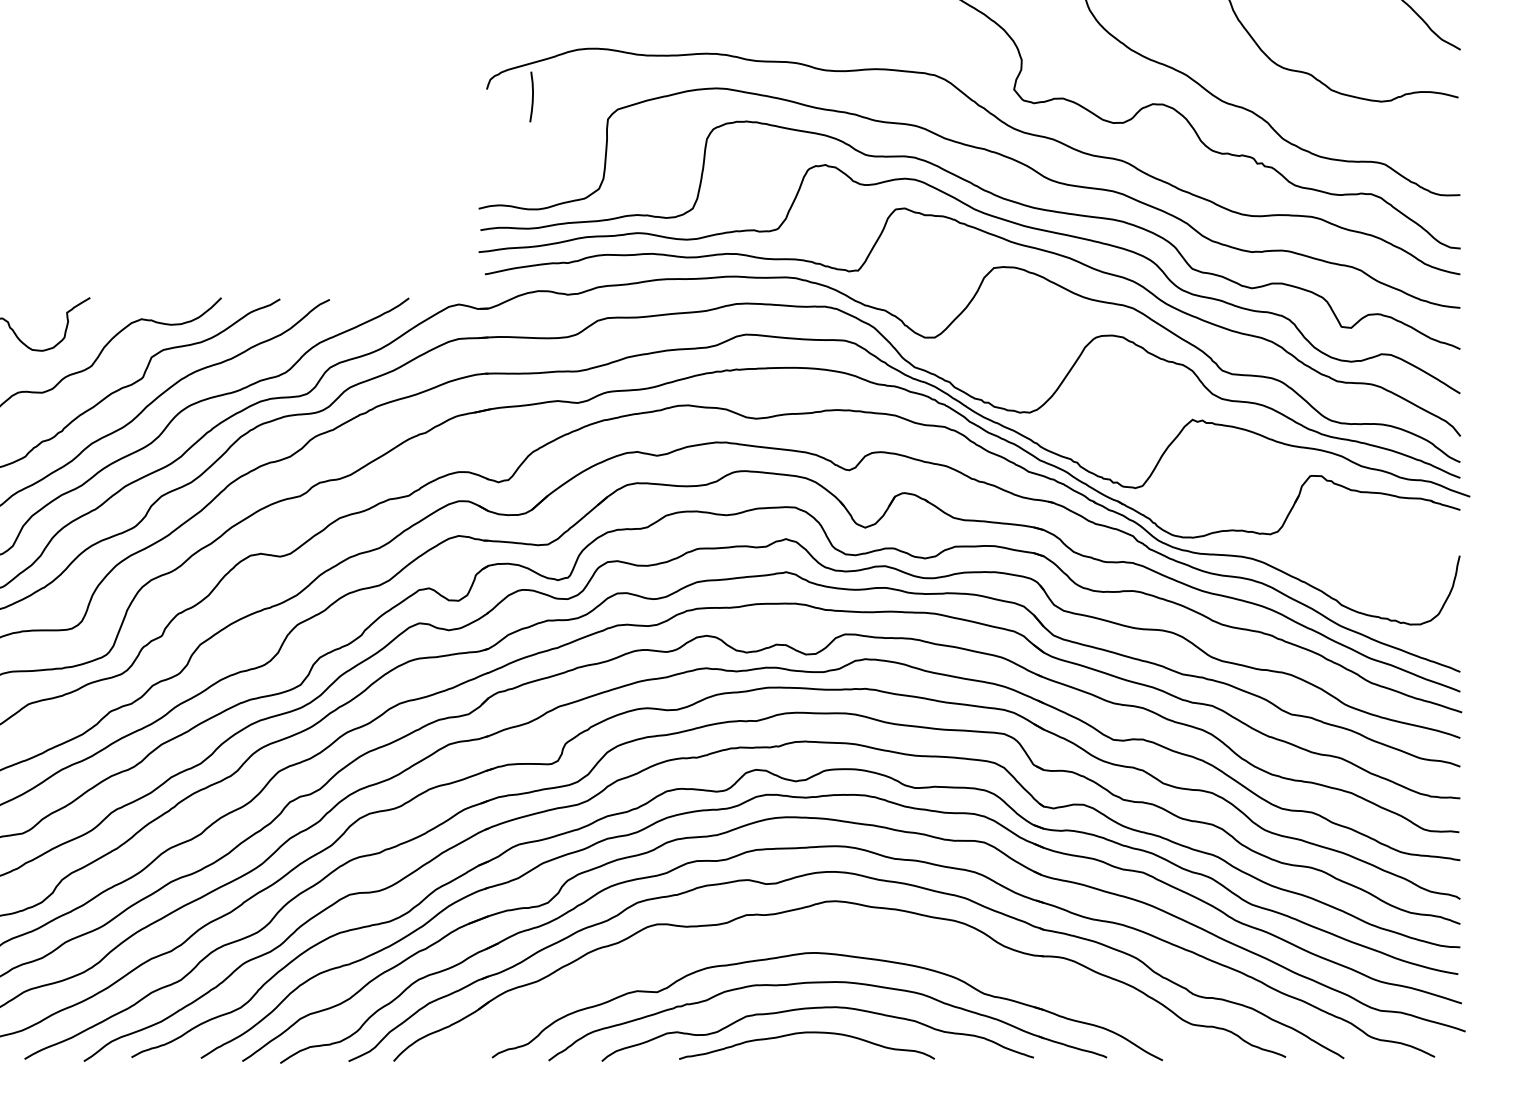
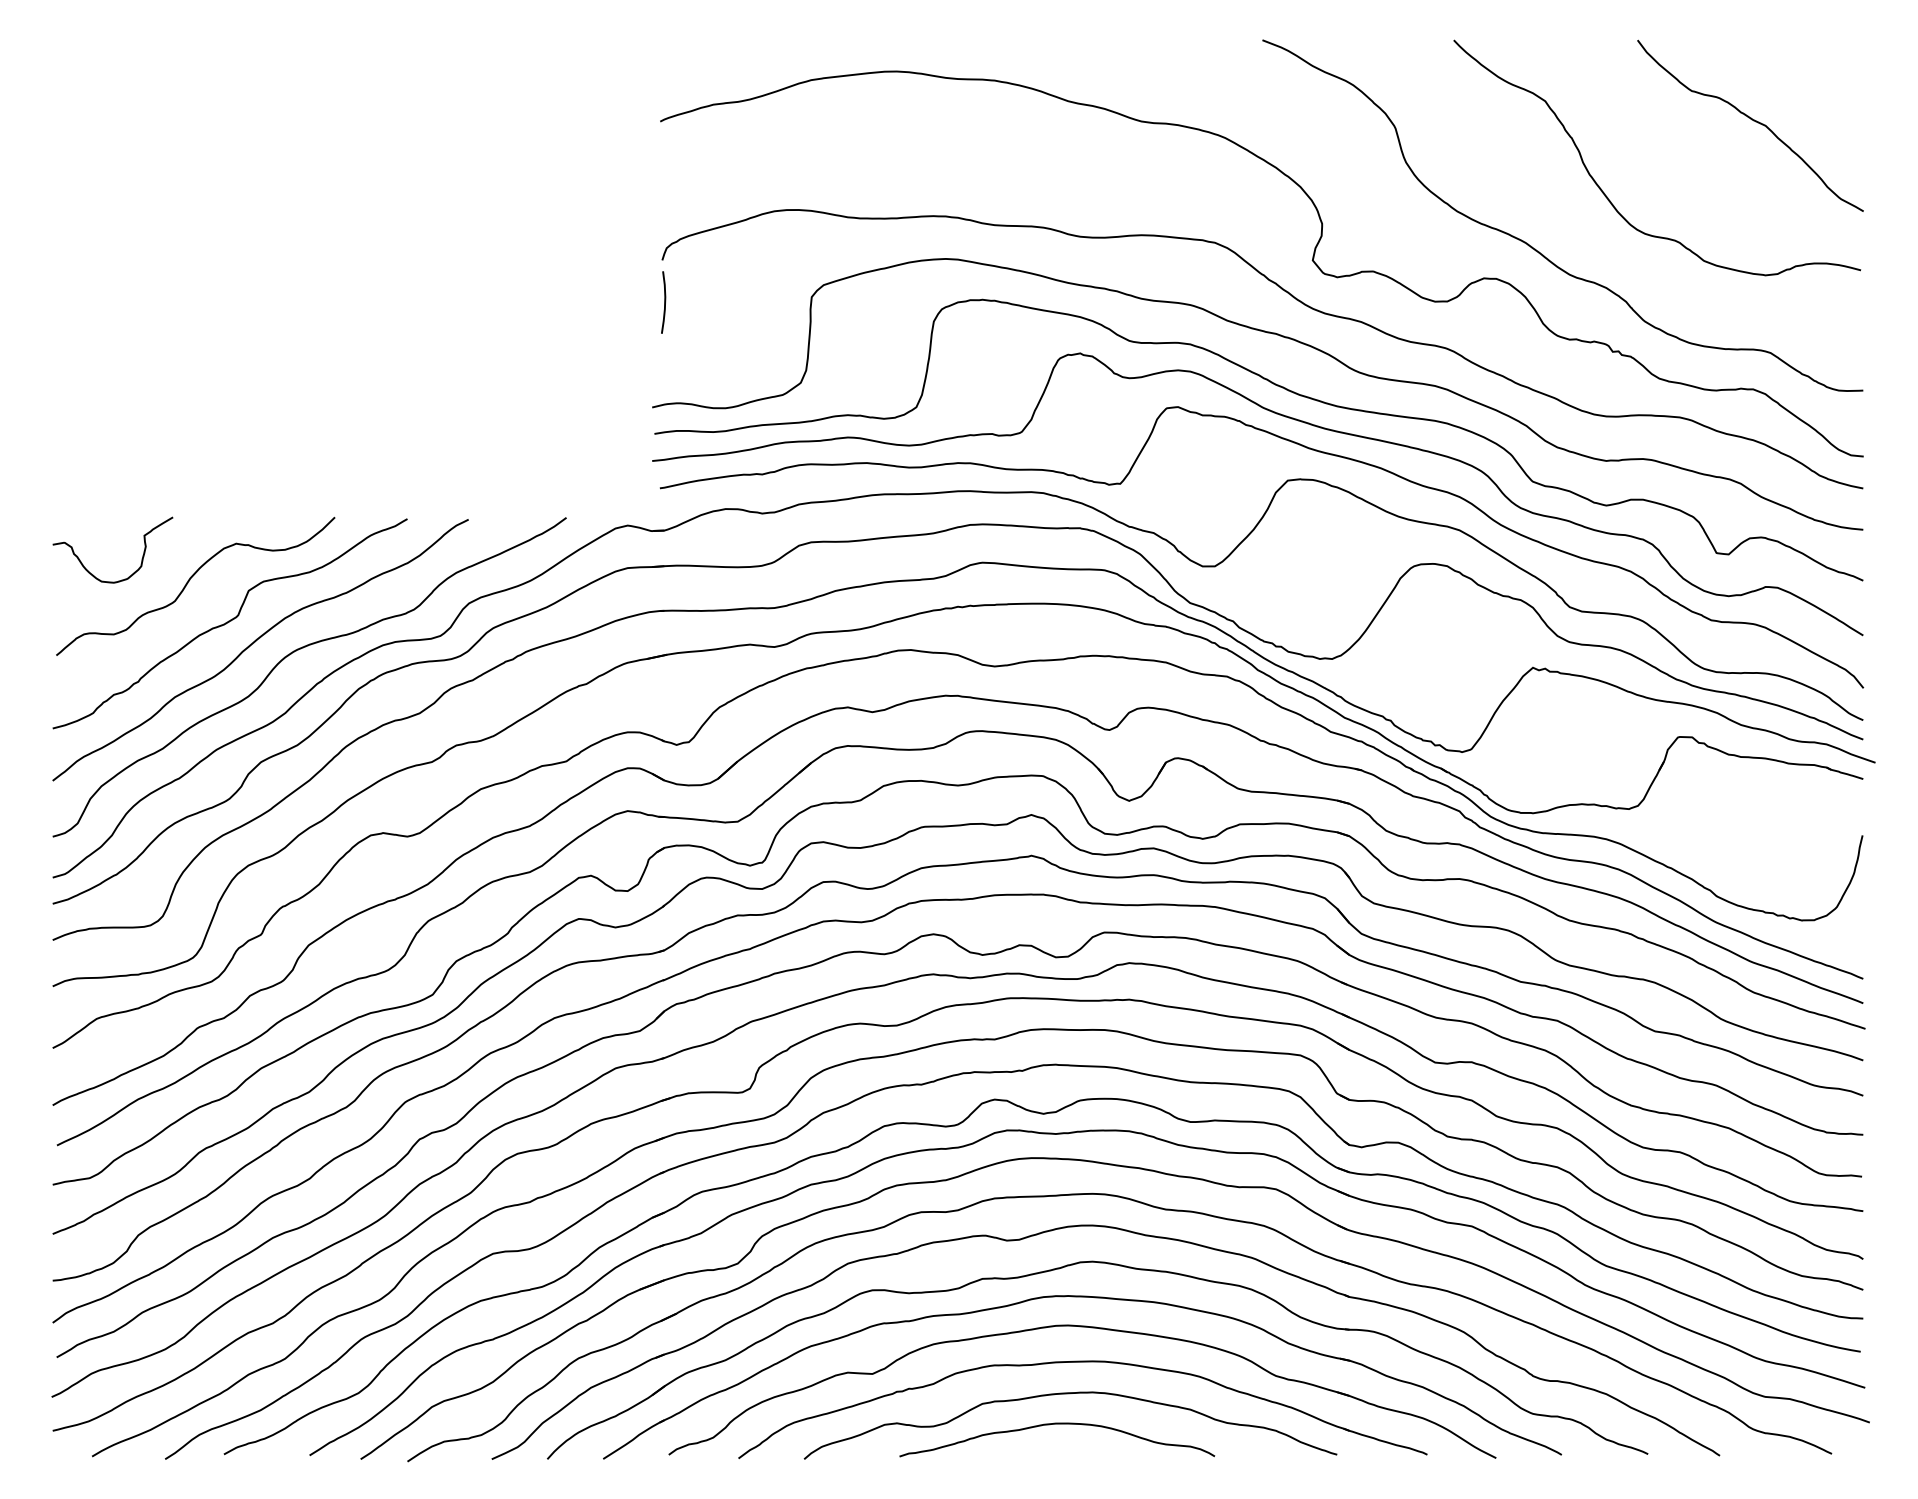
curve: (532, 96) -> (664, 302), moved
part: (837, 931) -> (1094, 1298), added

